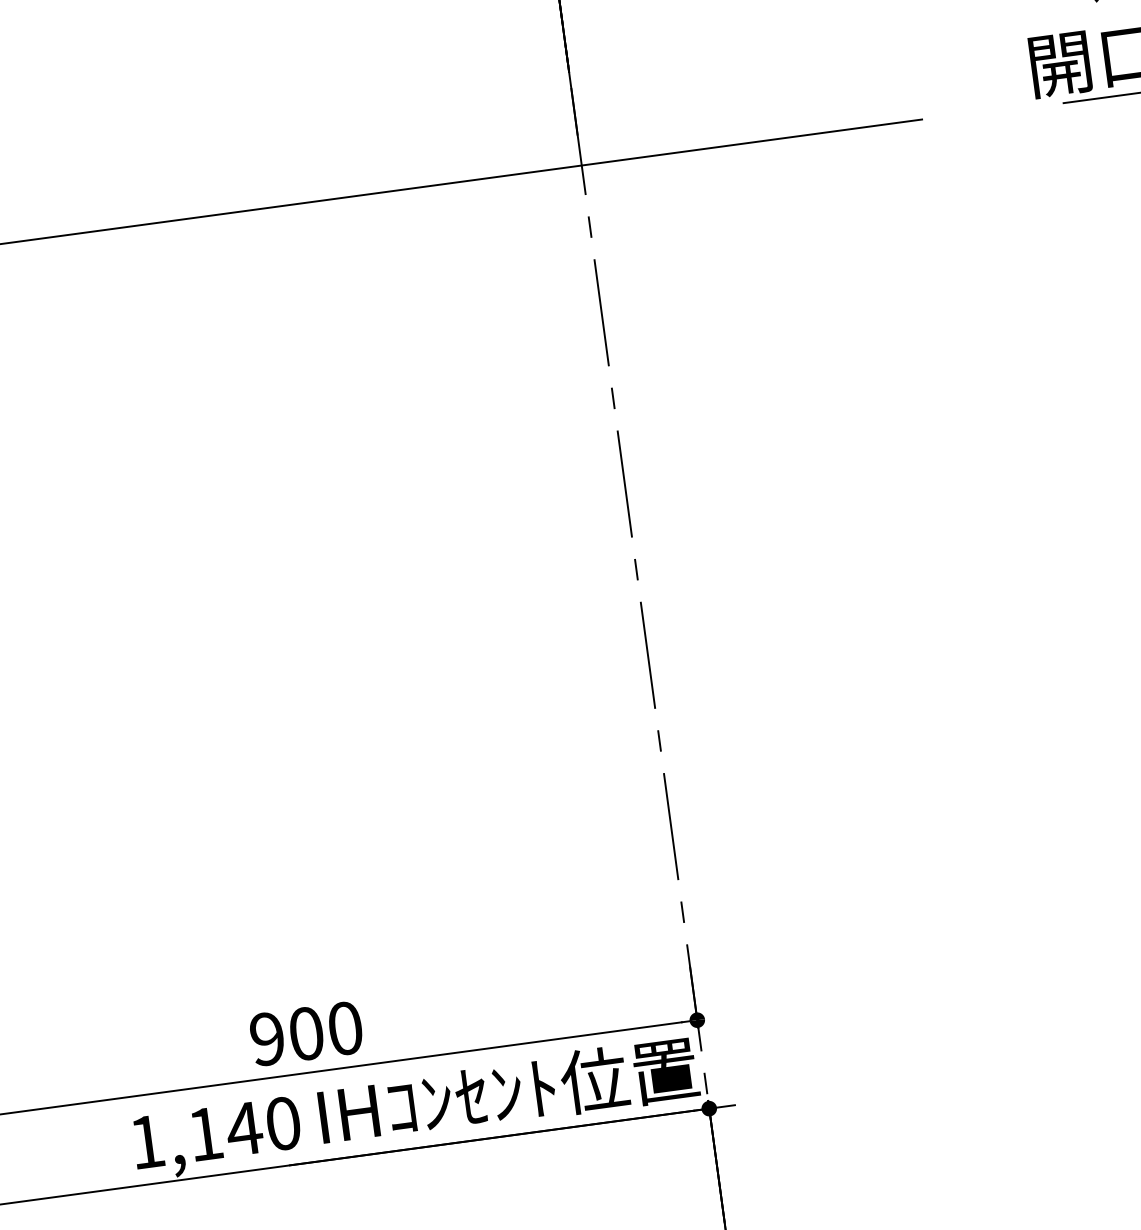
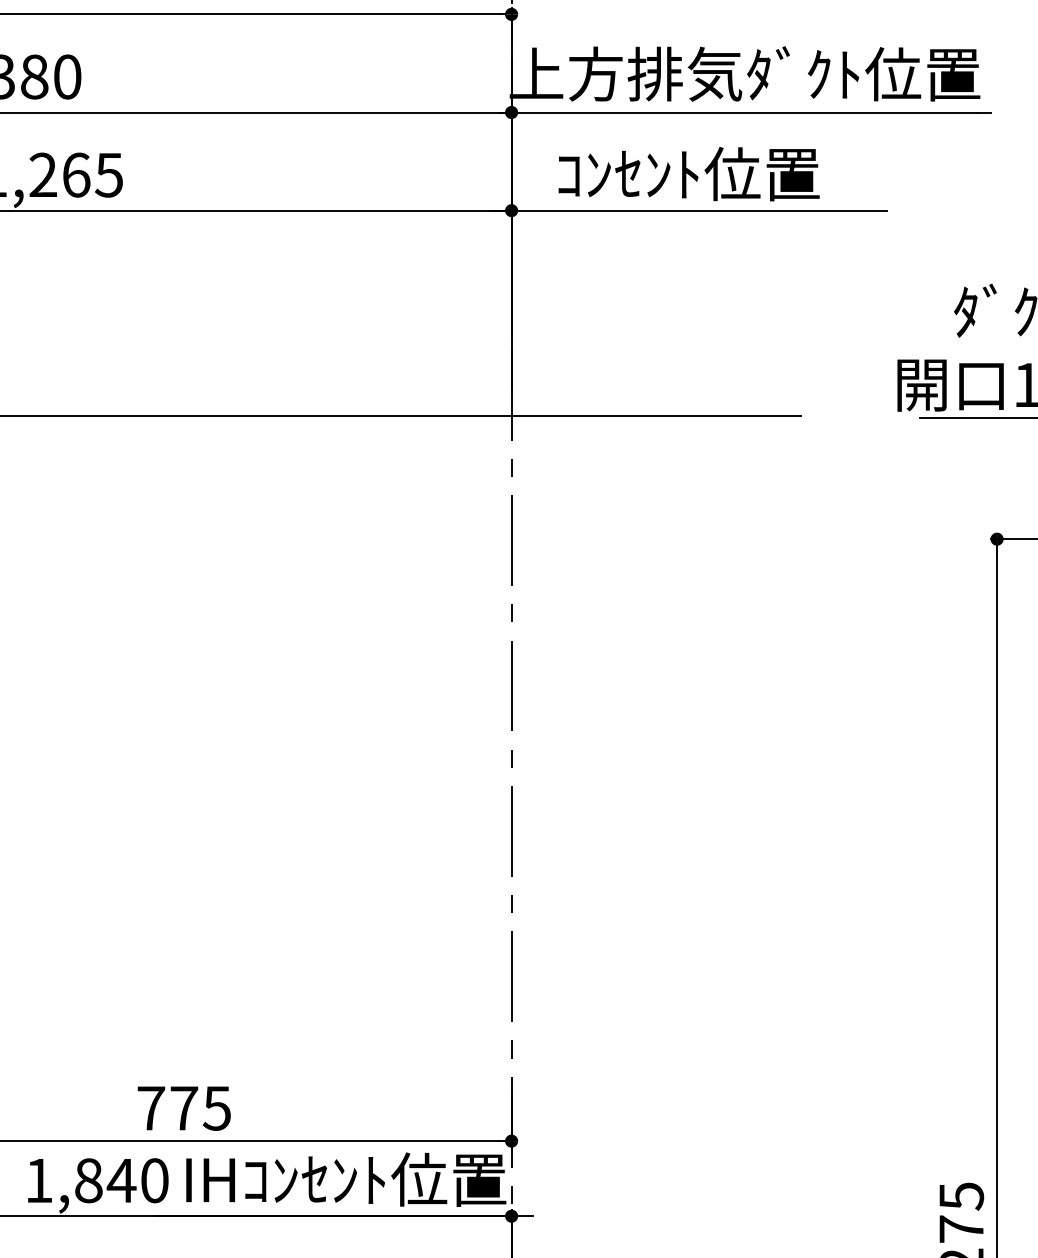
text: (305, 1032) -> (183, 1107), 900 -> 775
text: (205, 1133) -> (88, 1180), 1,140 -> 1,840

